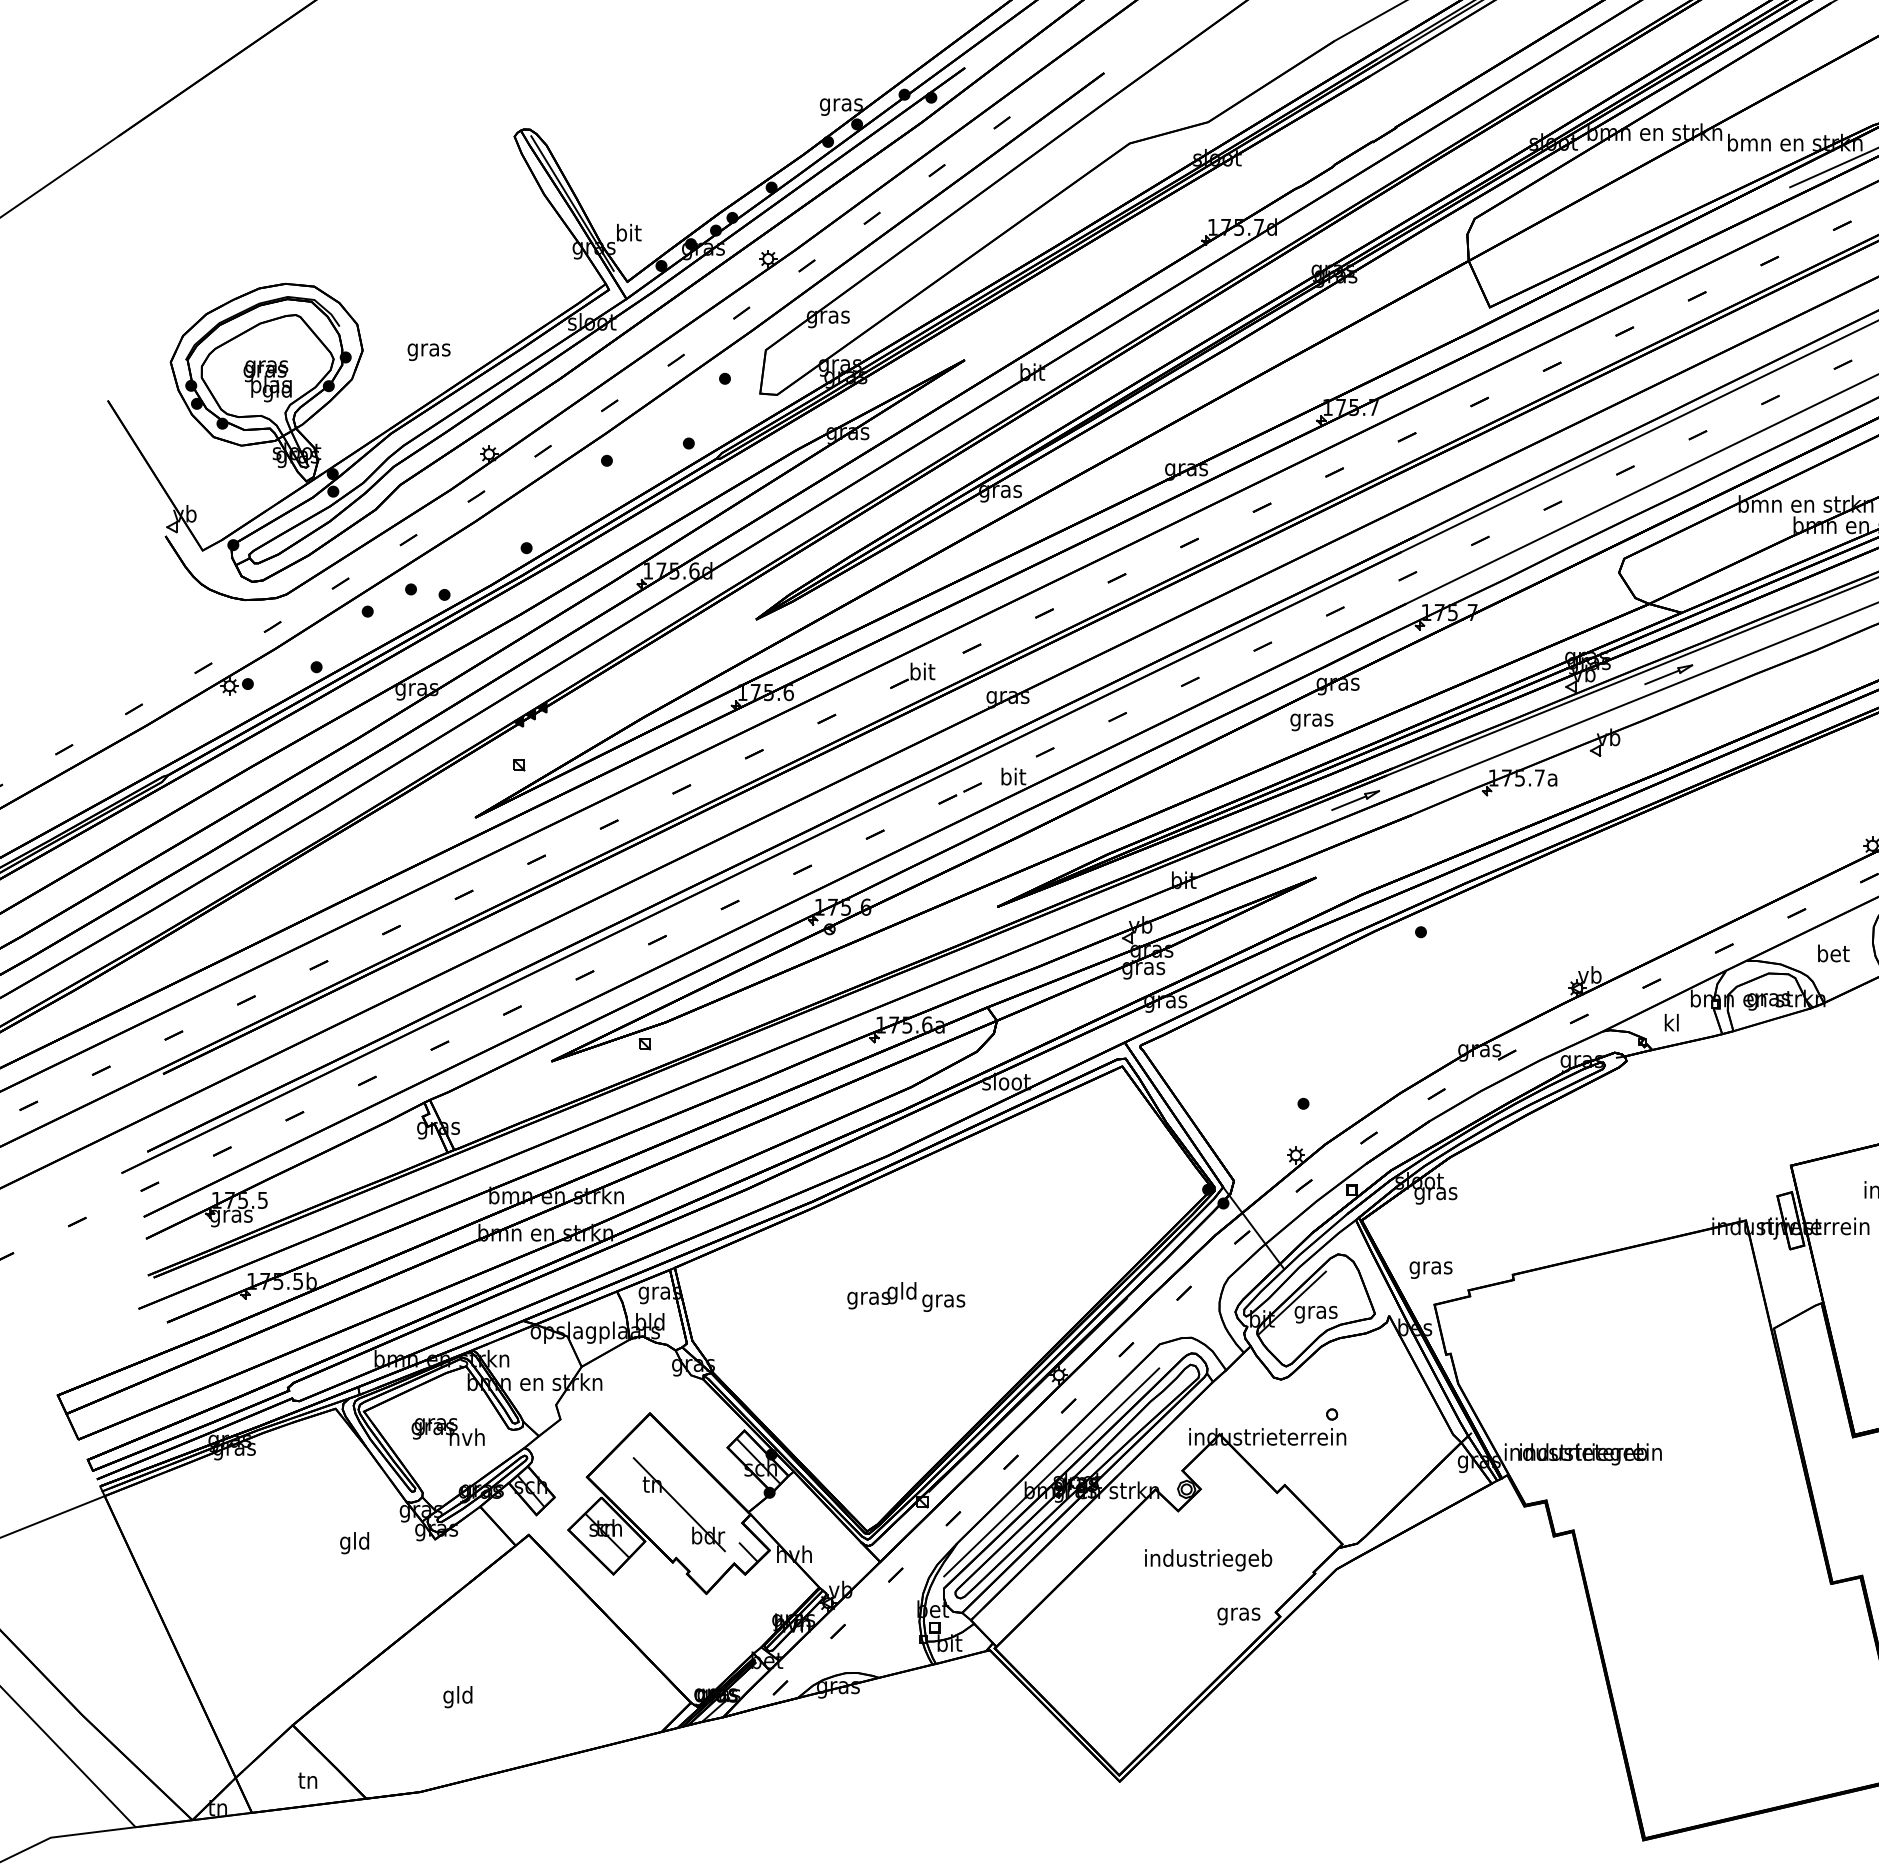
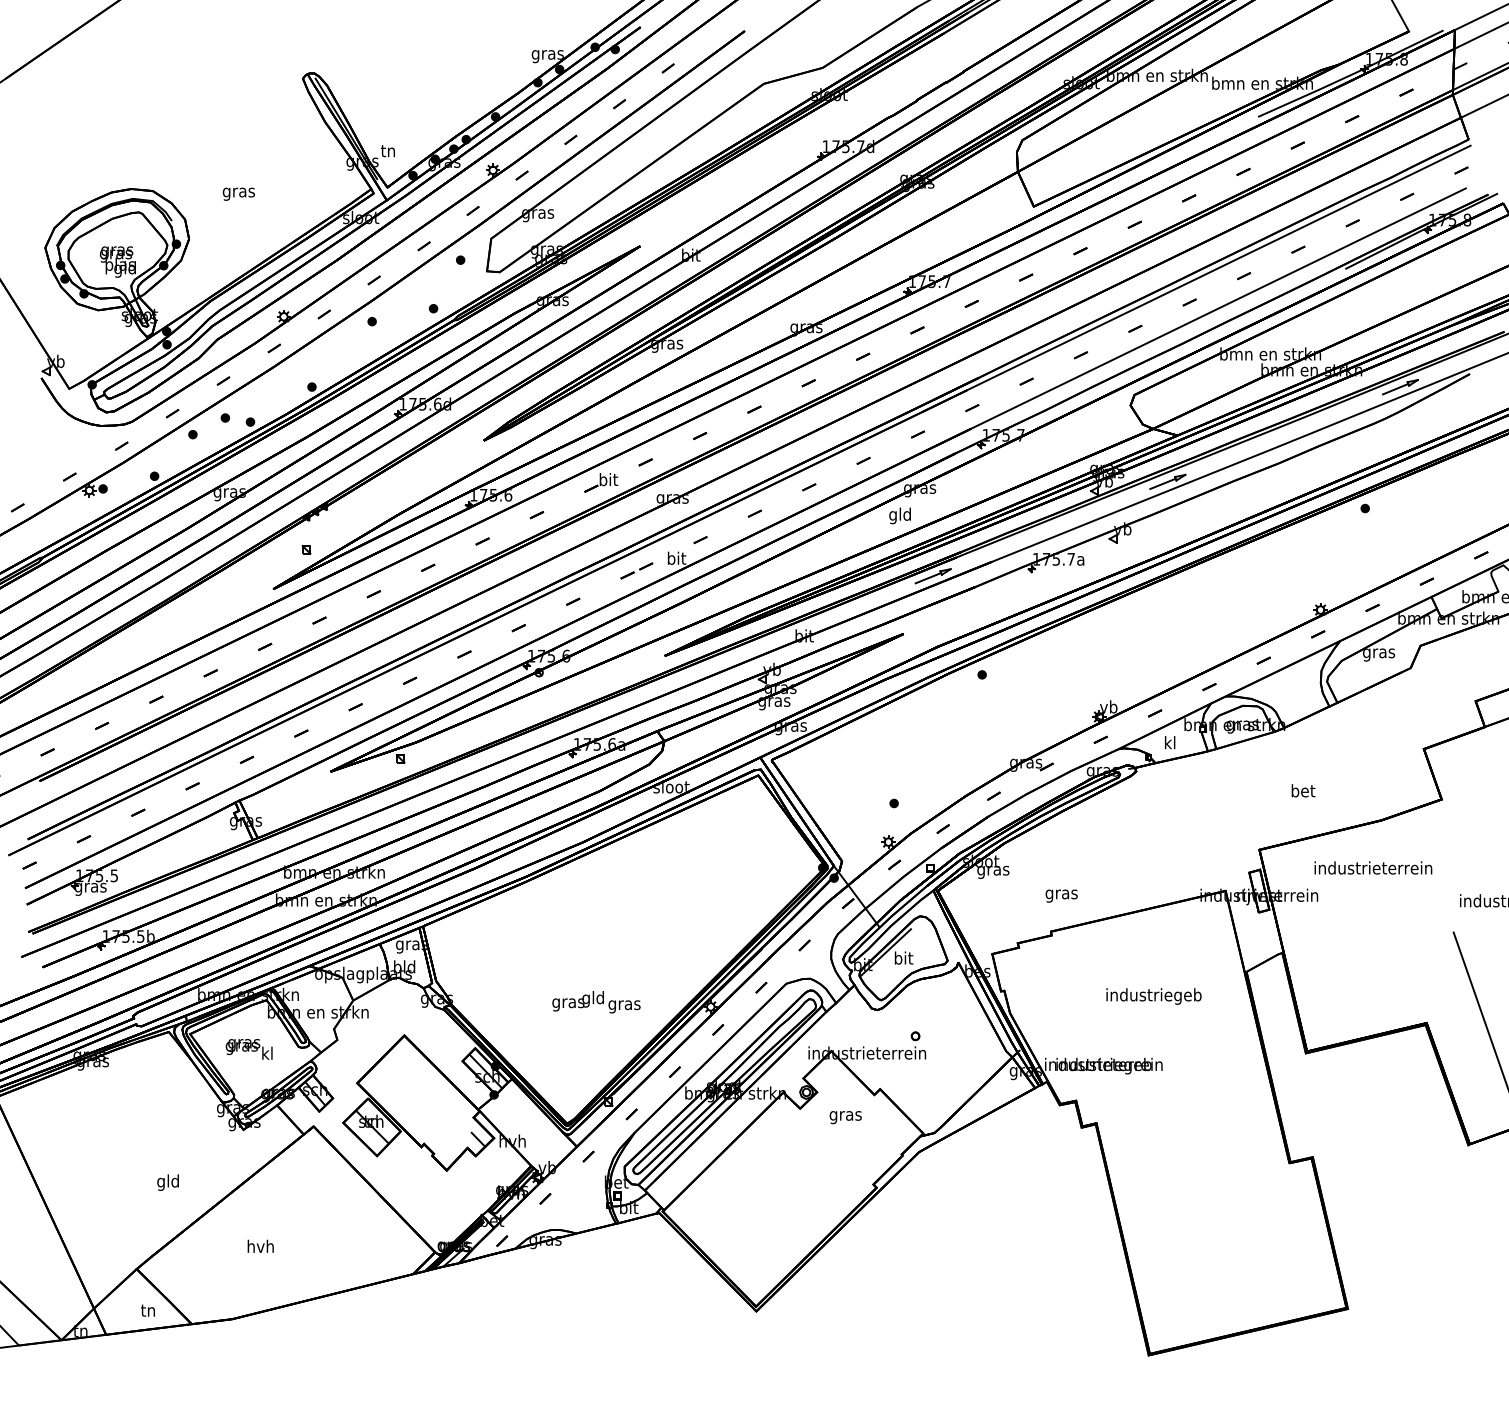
text: (628, 232) -> (388, 150), bit -> tn
text: (428, 351) -> (238, 193), moved
text: (1311, 719) -> (900, 515), gras -> gld
text: (1833, 953) -> (1303, 790), moved
text: (1430, 1269) -> (1061, 895), moved
text: (906, 1297) -> (596, 1002), moved
text: (1316, 1312) -> (903, 959), gras -> bit
text: (467, 1436) -> (267, 1052), hvh -> kl
line: (1050, 1472) -> (704, 1079), removed
part: (679, 1504) -> (426, 1103), removed
text: (353, 1542) -> (167, 1182), moved
text: (1207, 1560) -> (1153, 996), moved
text: (1238, 1616) -> (845, 1117), moved
text: (457, 1696) -> (260, 1247), gld -> hvh

